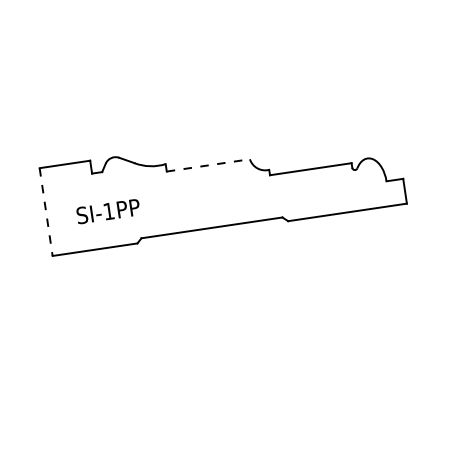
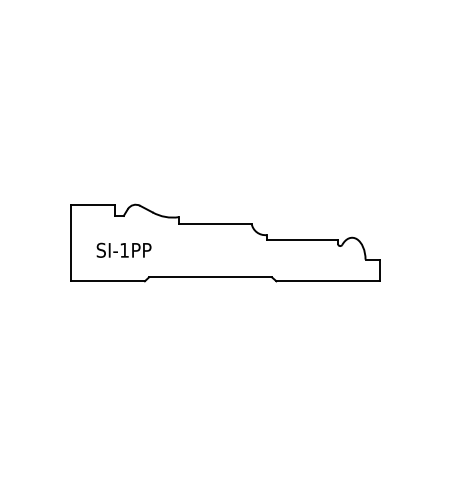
line: (208, 165) -> (215, 223), dashed -> solid
line: (45, 212) -> (70, 243), dashed -> solid

